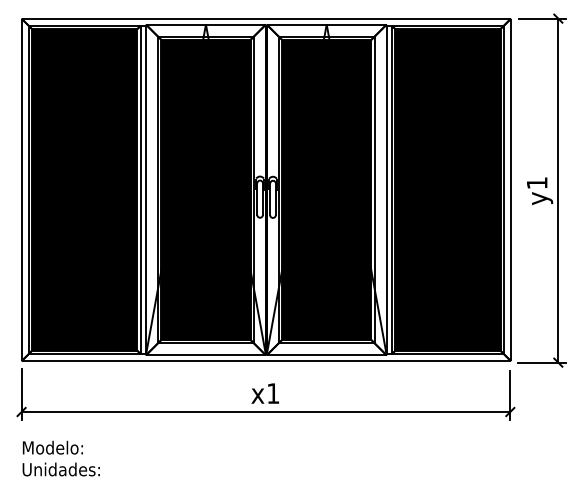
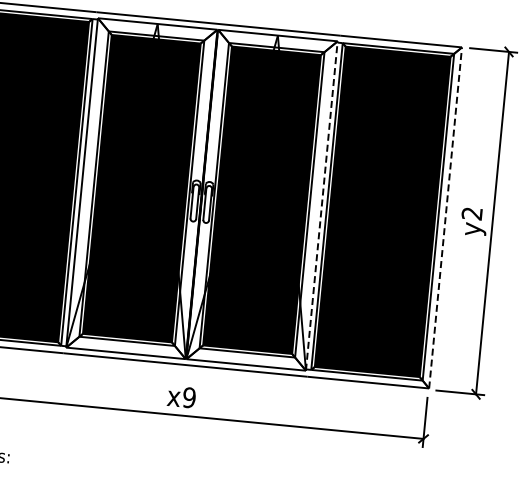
text: (536, 183) -> (471, 213), y1 -> y2
line: (386, 189) -> (321, 205), solid -> dashed
line: (511, 189) -> (446, 217), solid -> dashed
text: (273, 393) -> (189, 397), x1 -> x9

